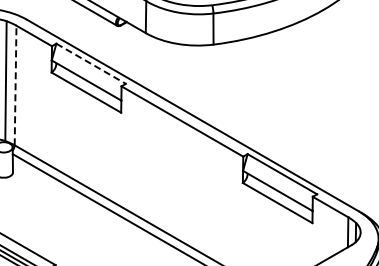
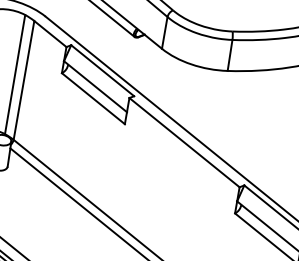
line: (91, 64) -> (102, 71), dashed -> solid
line: (15, 85) -> (23, 80), dashed -> solid

